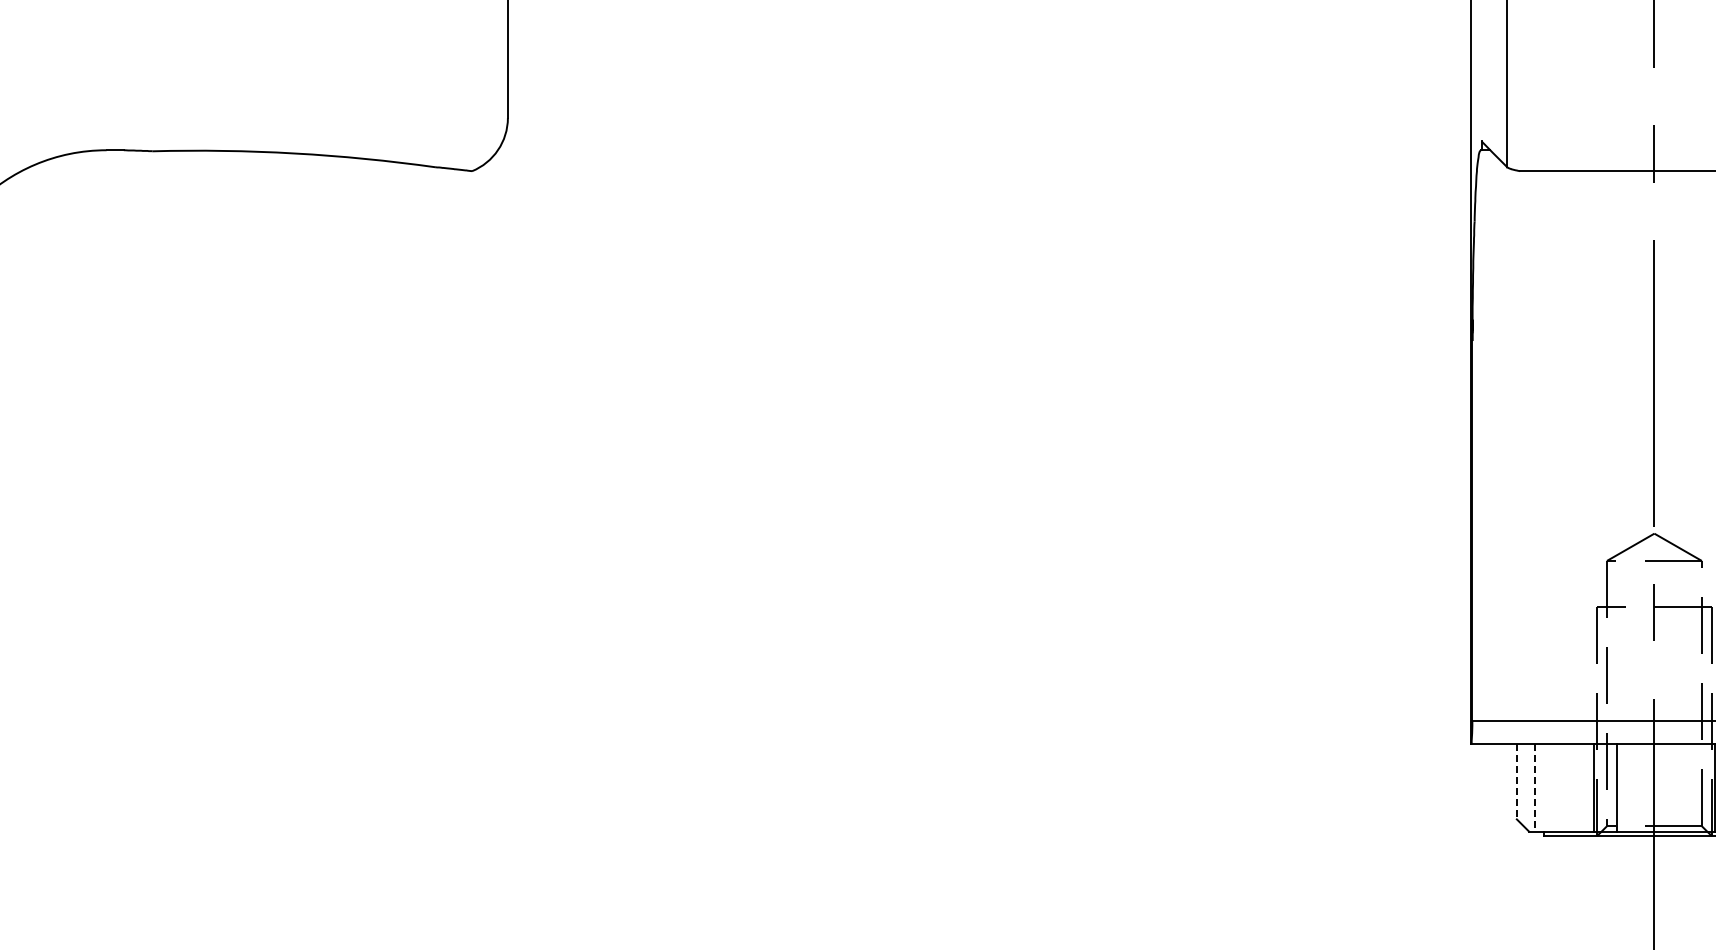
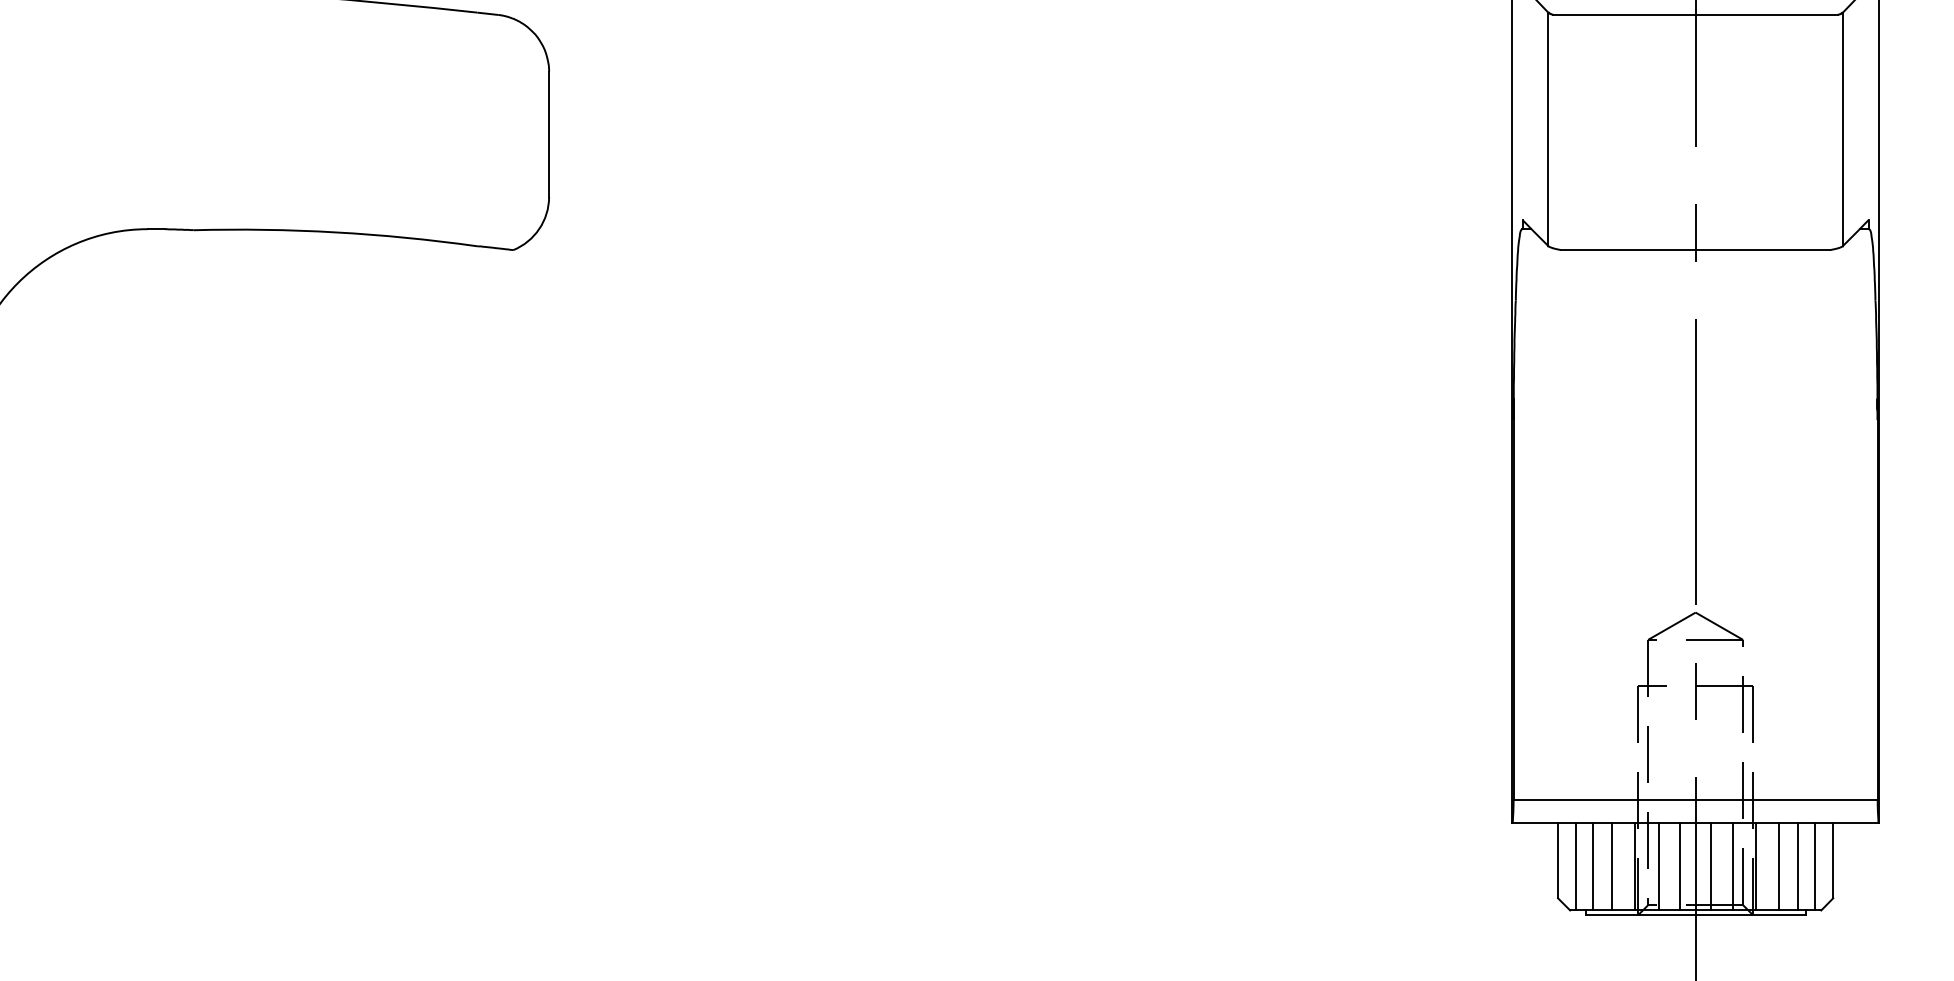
line: (1517, 782) -> (1558, 861), dashed -> solid
line: (1534, 787) -> (1575, 866), dashed -> solid
line: (1552, 787) -> (1593, 866), added
line: (1571, 787) -> (1612, 866), added
line: (1639, 787) -> (1680, 866), added
line: (1670, 787) -> (1711, 866), added
line: (1691, 787) -> (1732, 866), added

